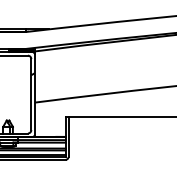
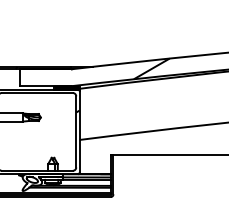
hatch: (106, 31) -> (151, 68), added

